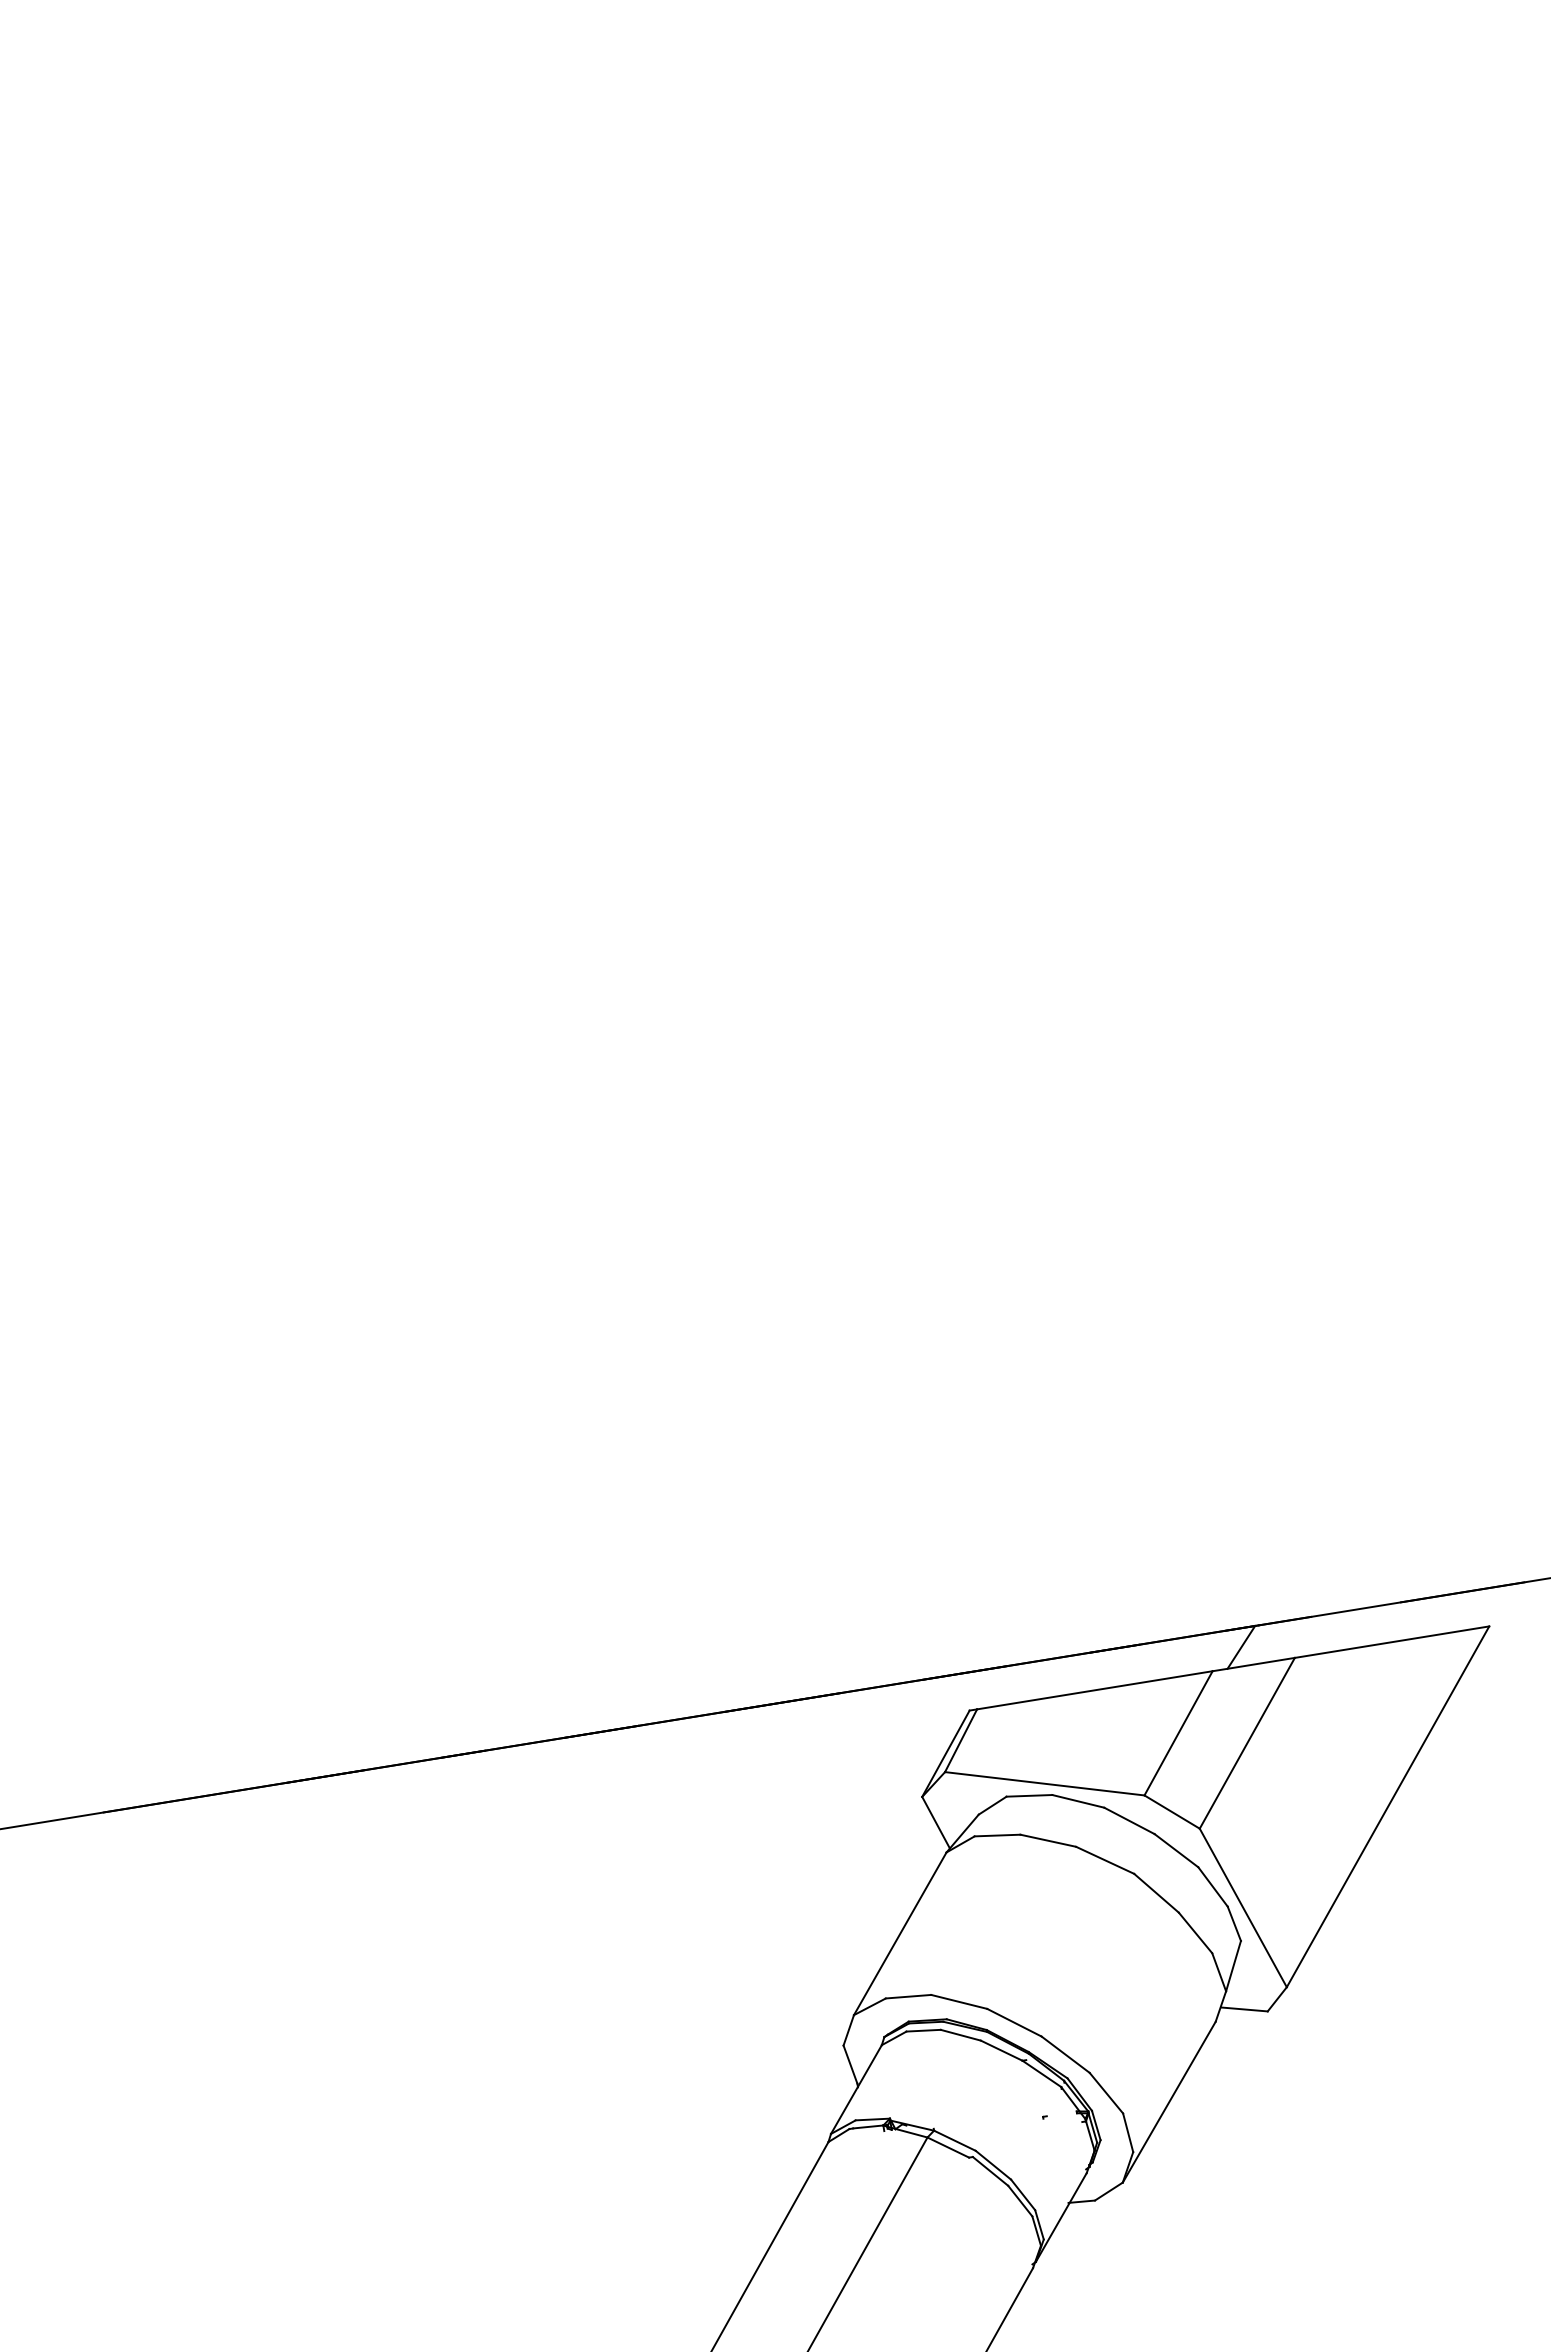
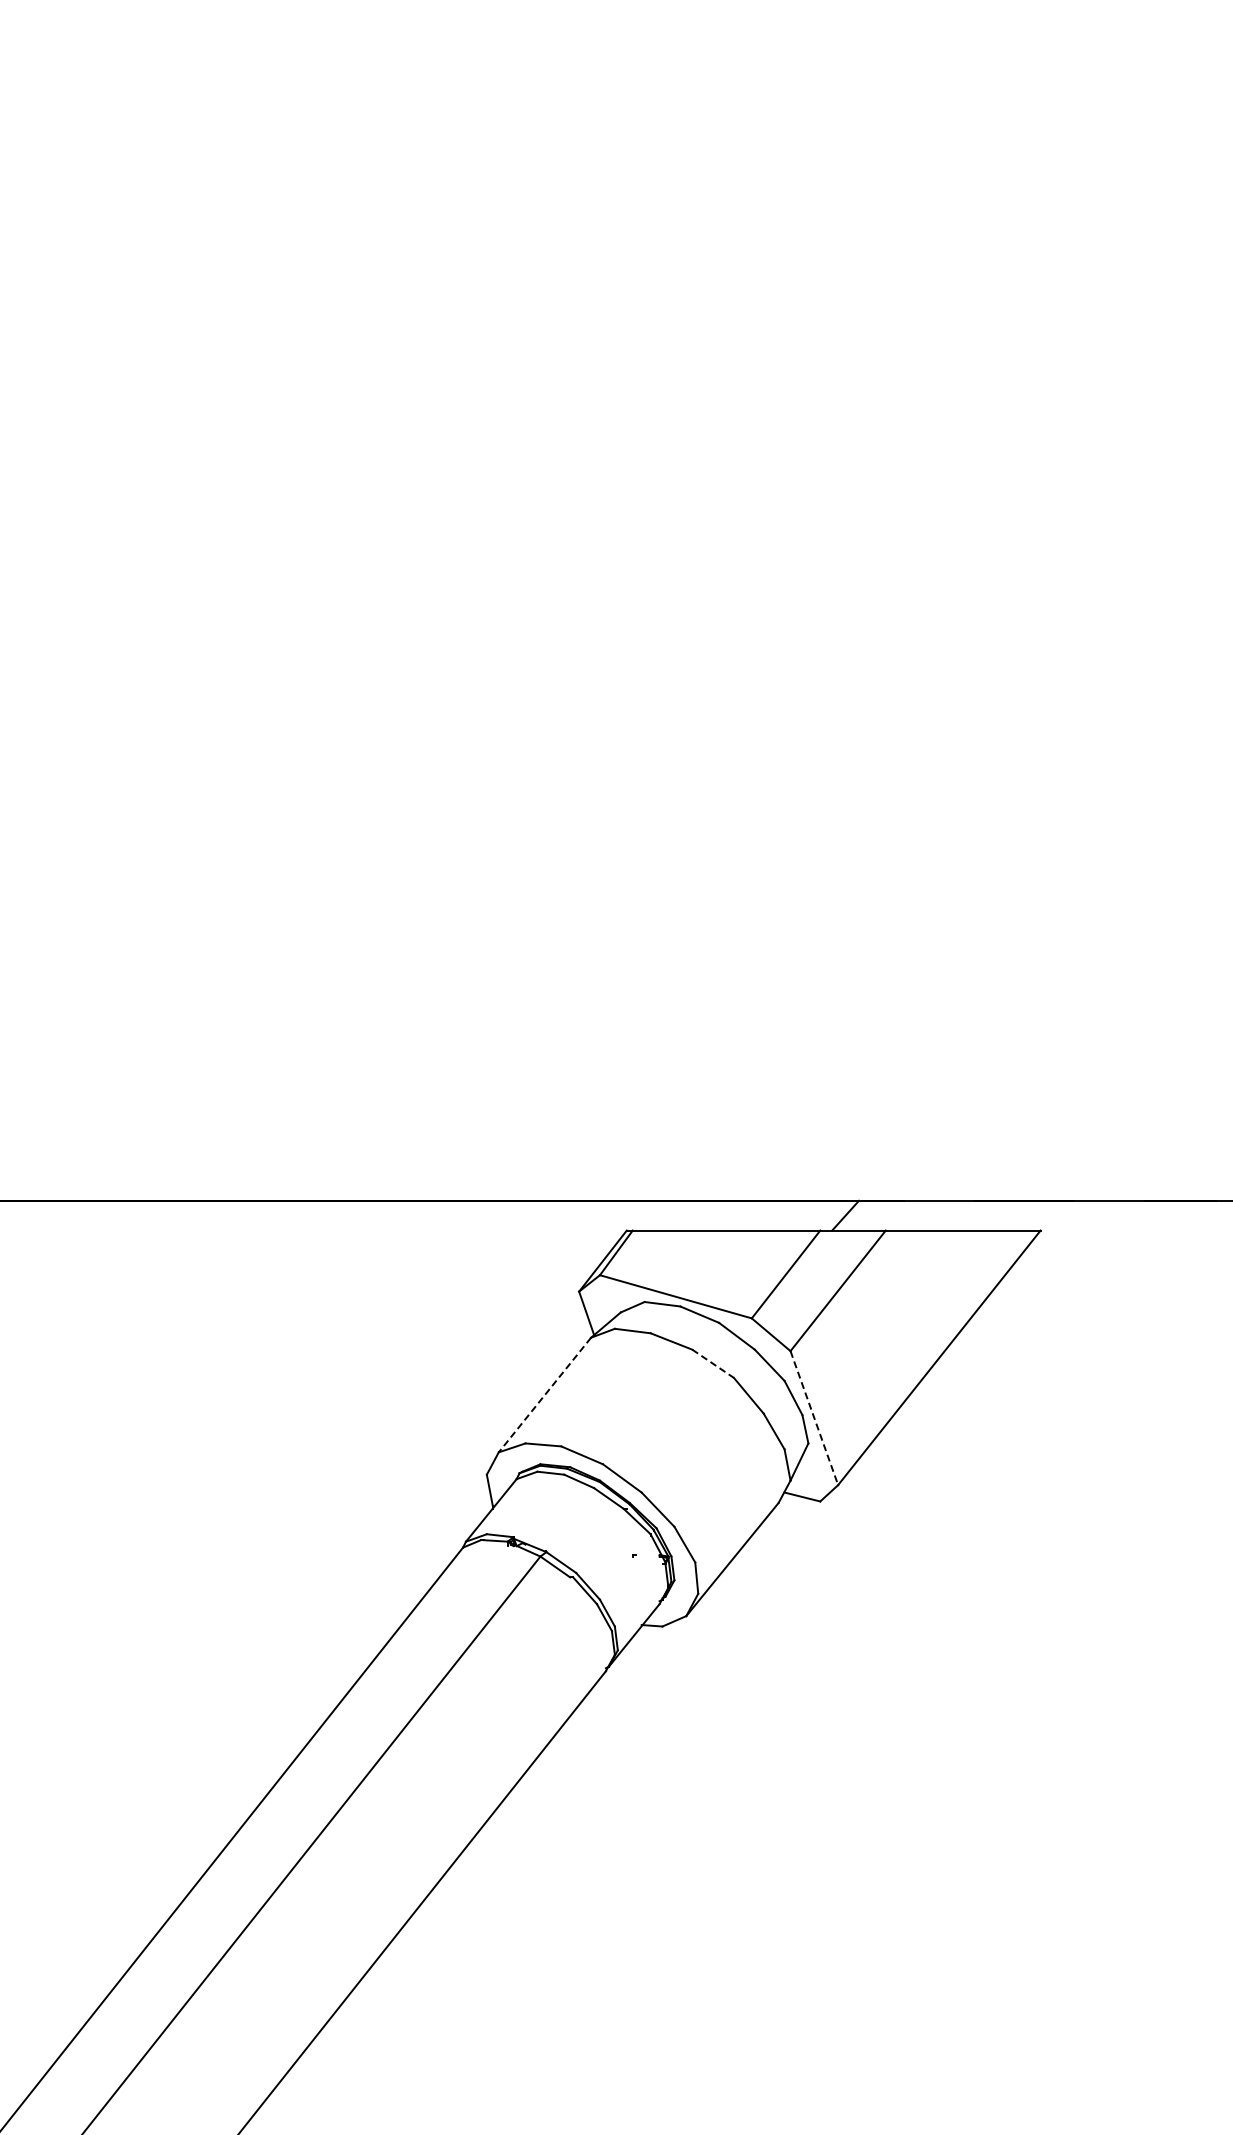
line: (1105, 1861) -> (713, 1364), solid -> dashed
line: (1243, 1908) -> (814, 1418), solid -> dashed
line: (899, 1934) -> (544, 1395), solid -> dashed

